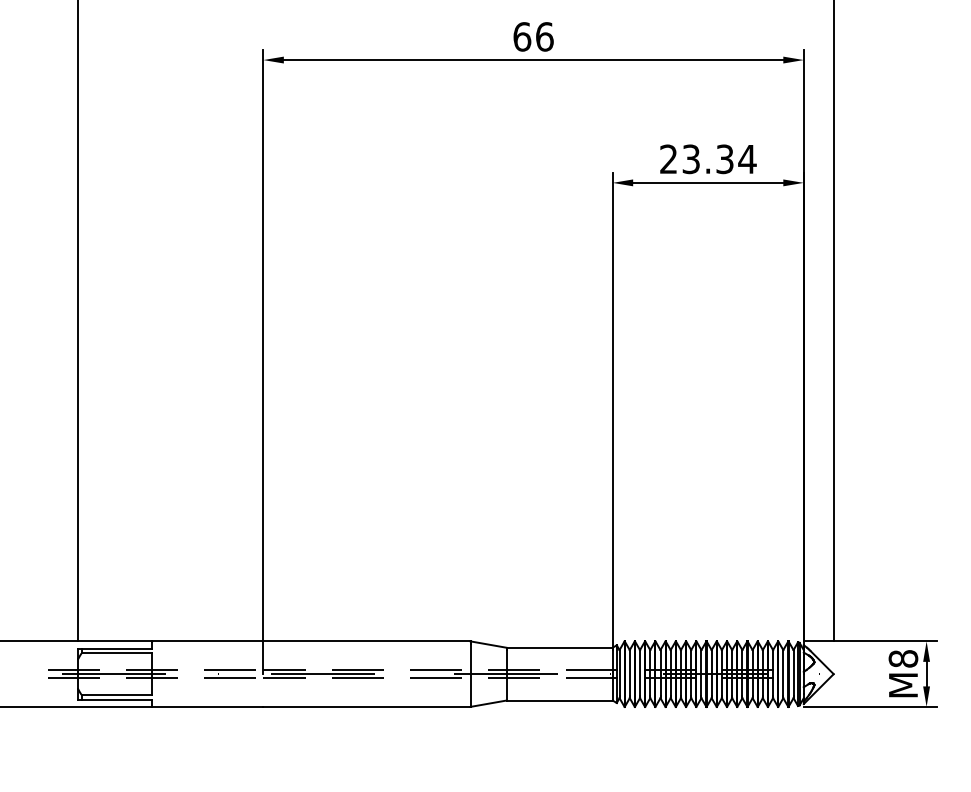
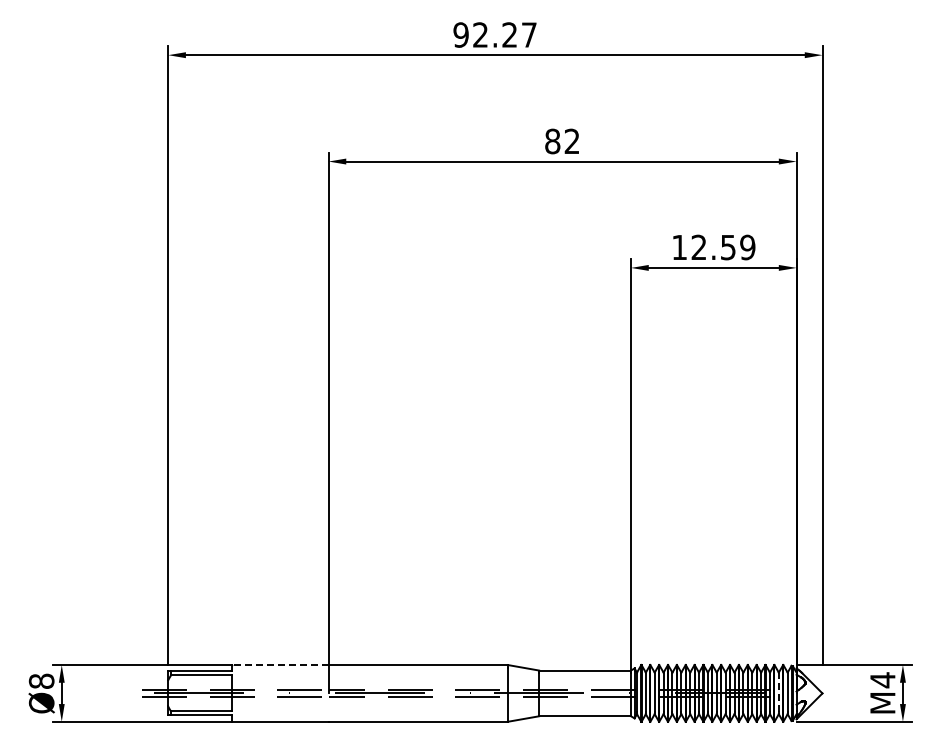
text: (533, 36) -> (562, 141), 66 -> 82
text: (707, 159) -> (713, 247), 23.34 -> 12.59
line: (206, 641) -> (279, 665), solid -> dashed
text: (903, 659) -> (882, 680), M8 -> M4
line: (782, 673) -> (778, 692), solid -> dashed

